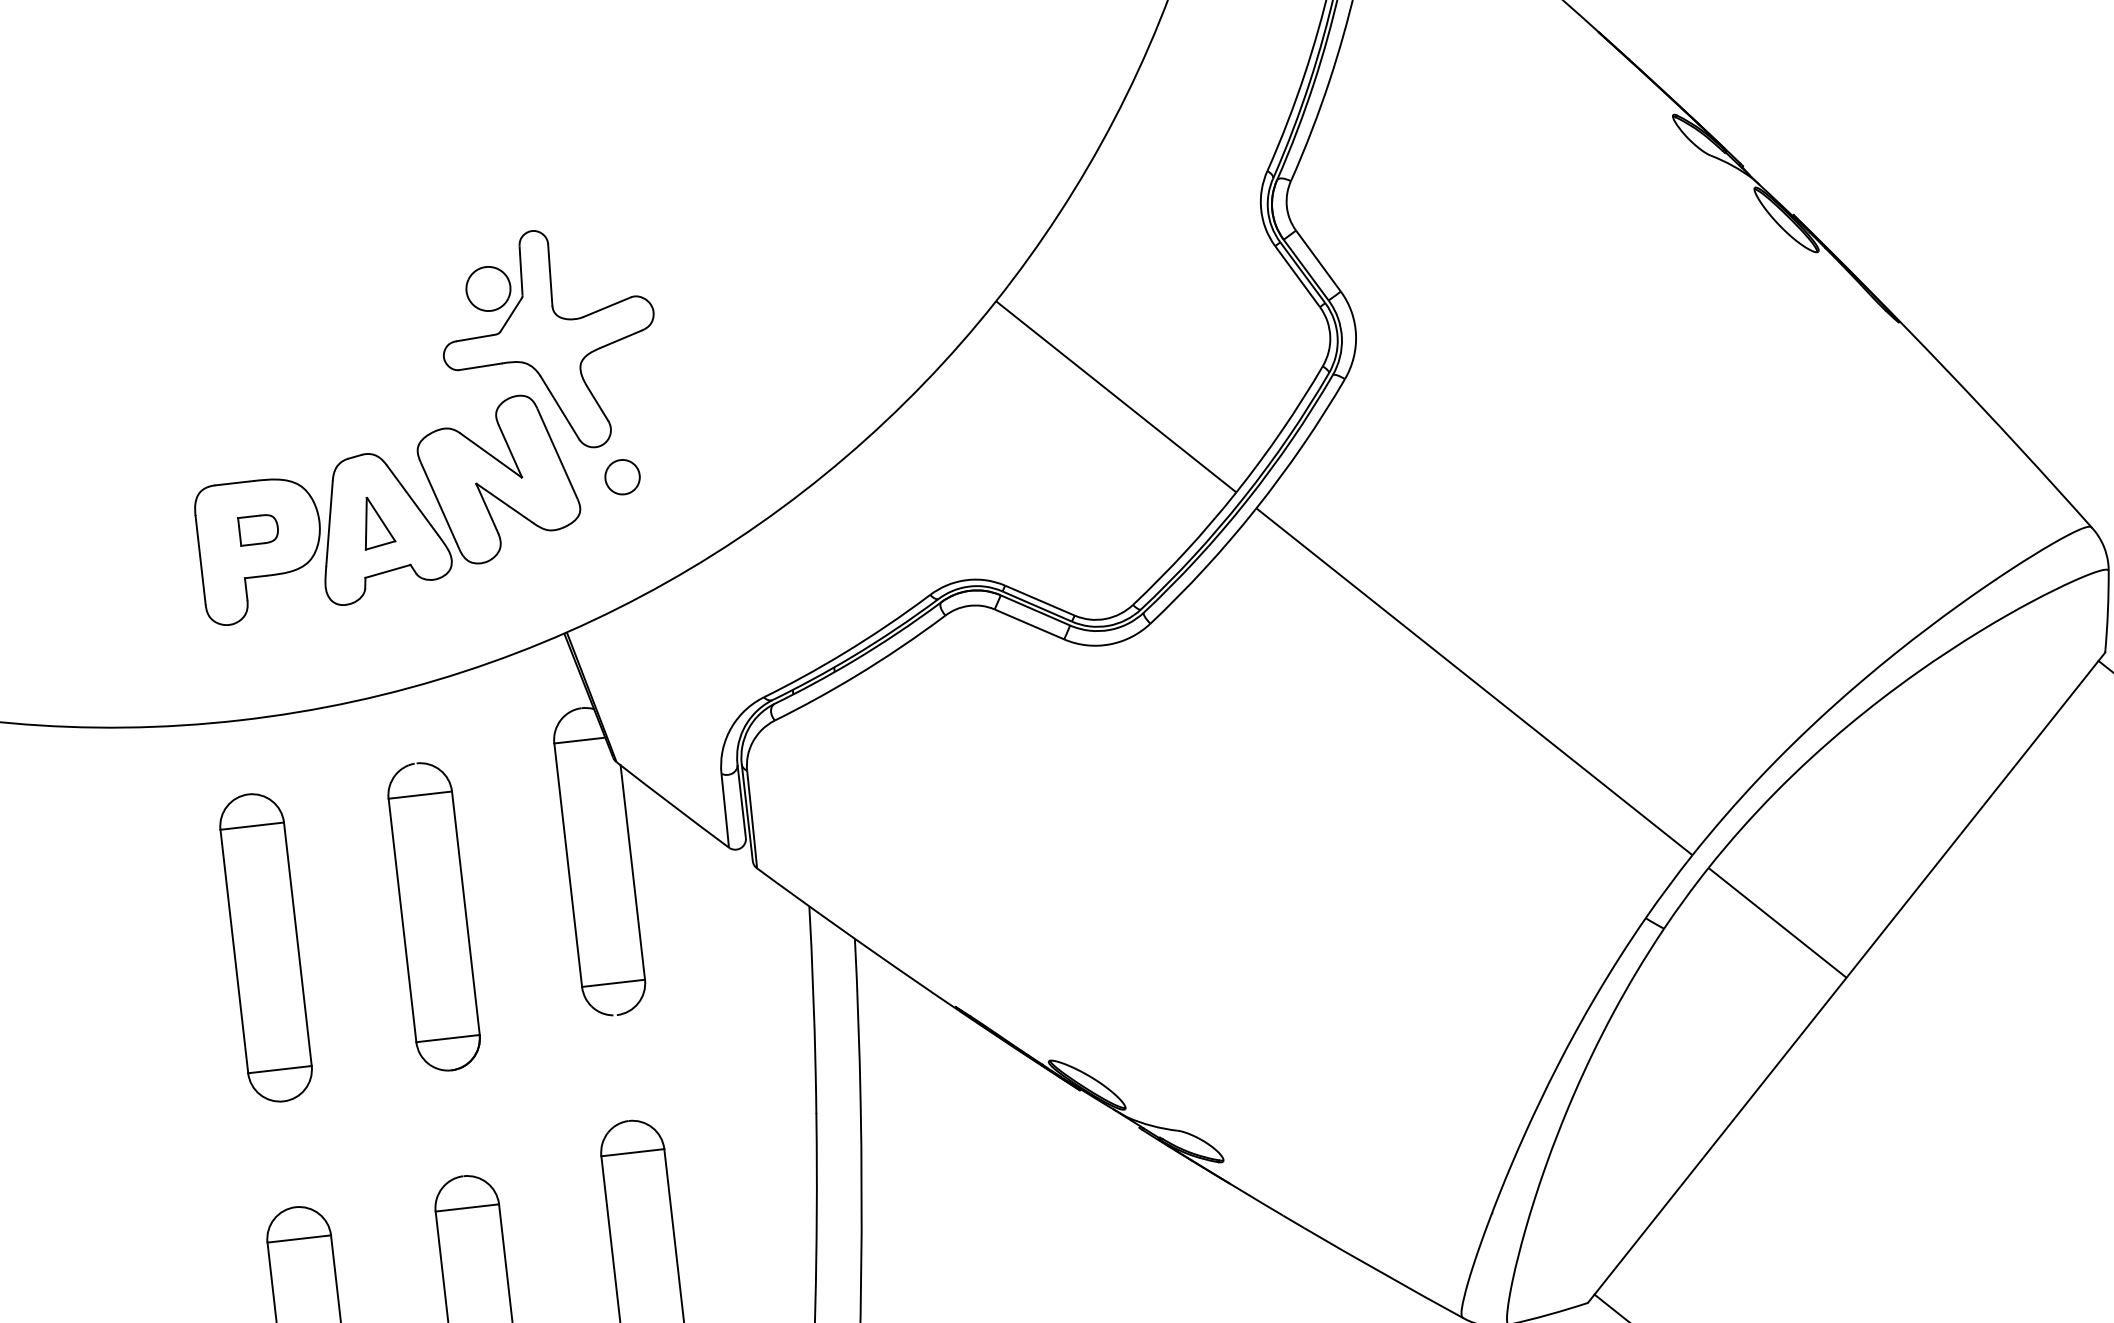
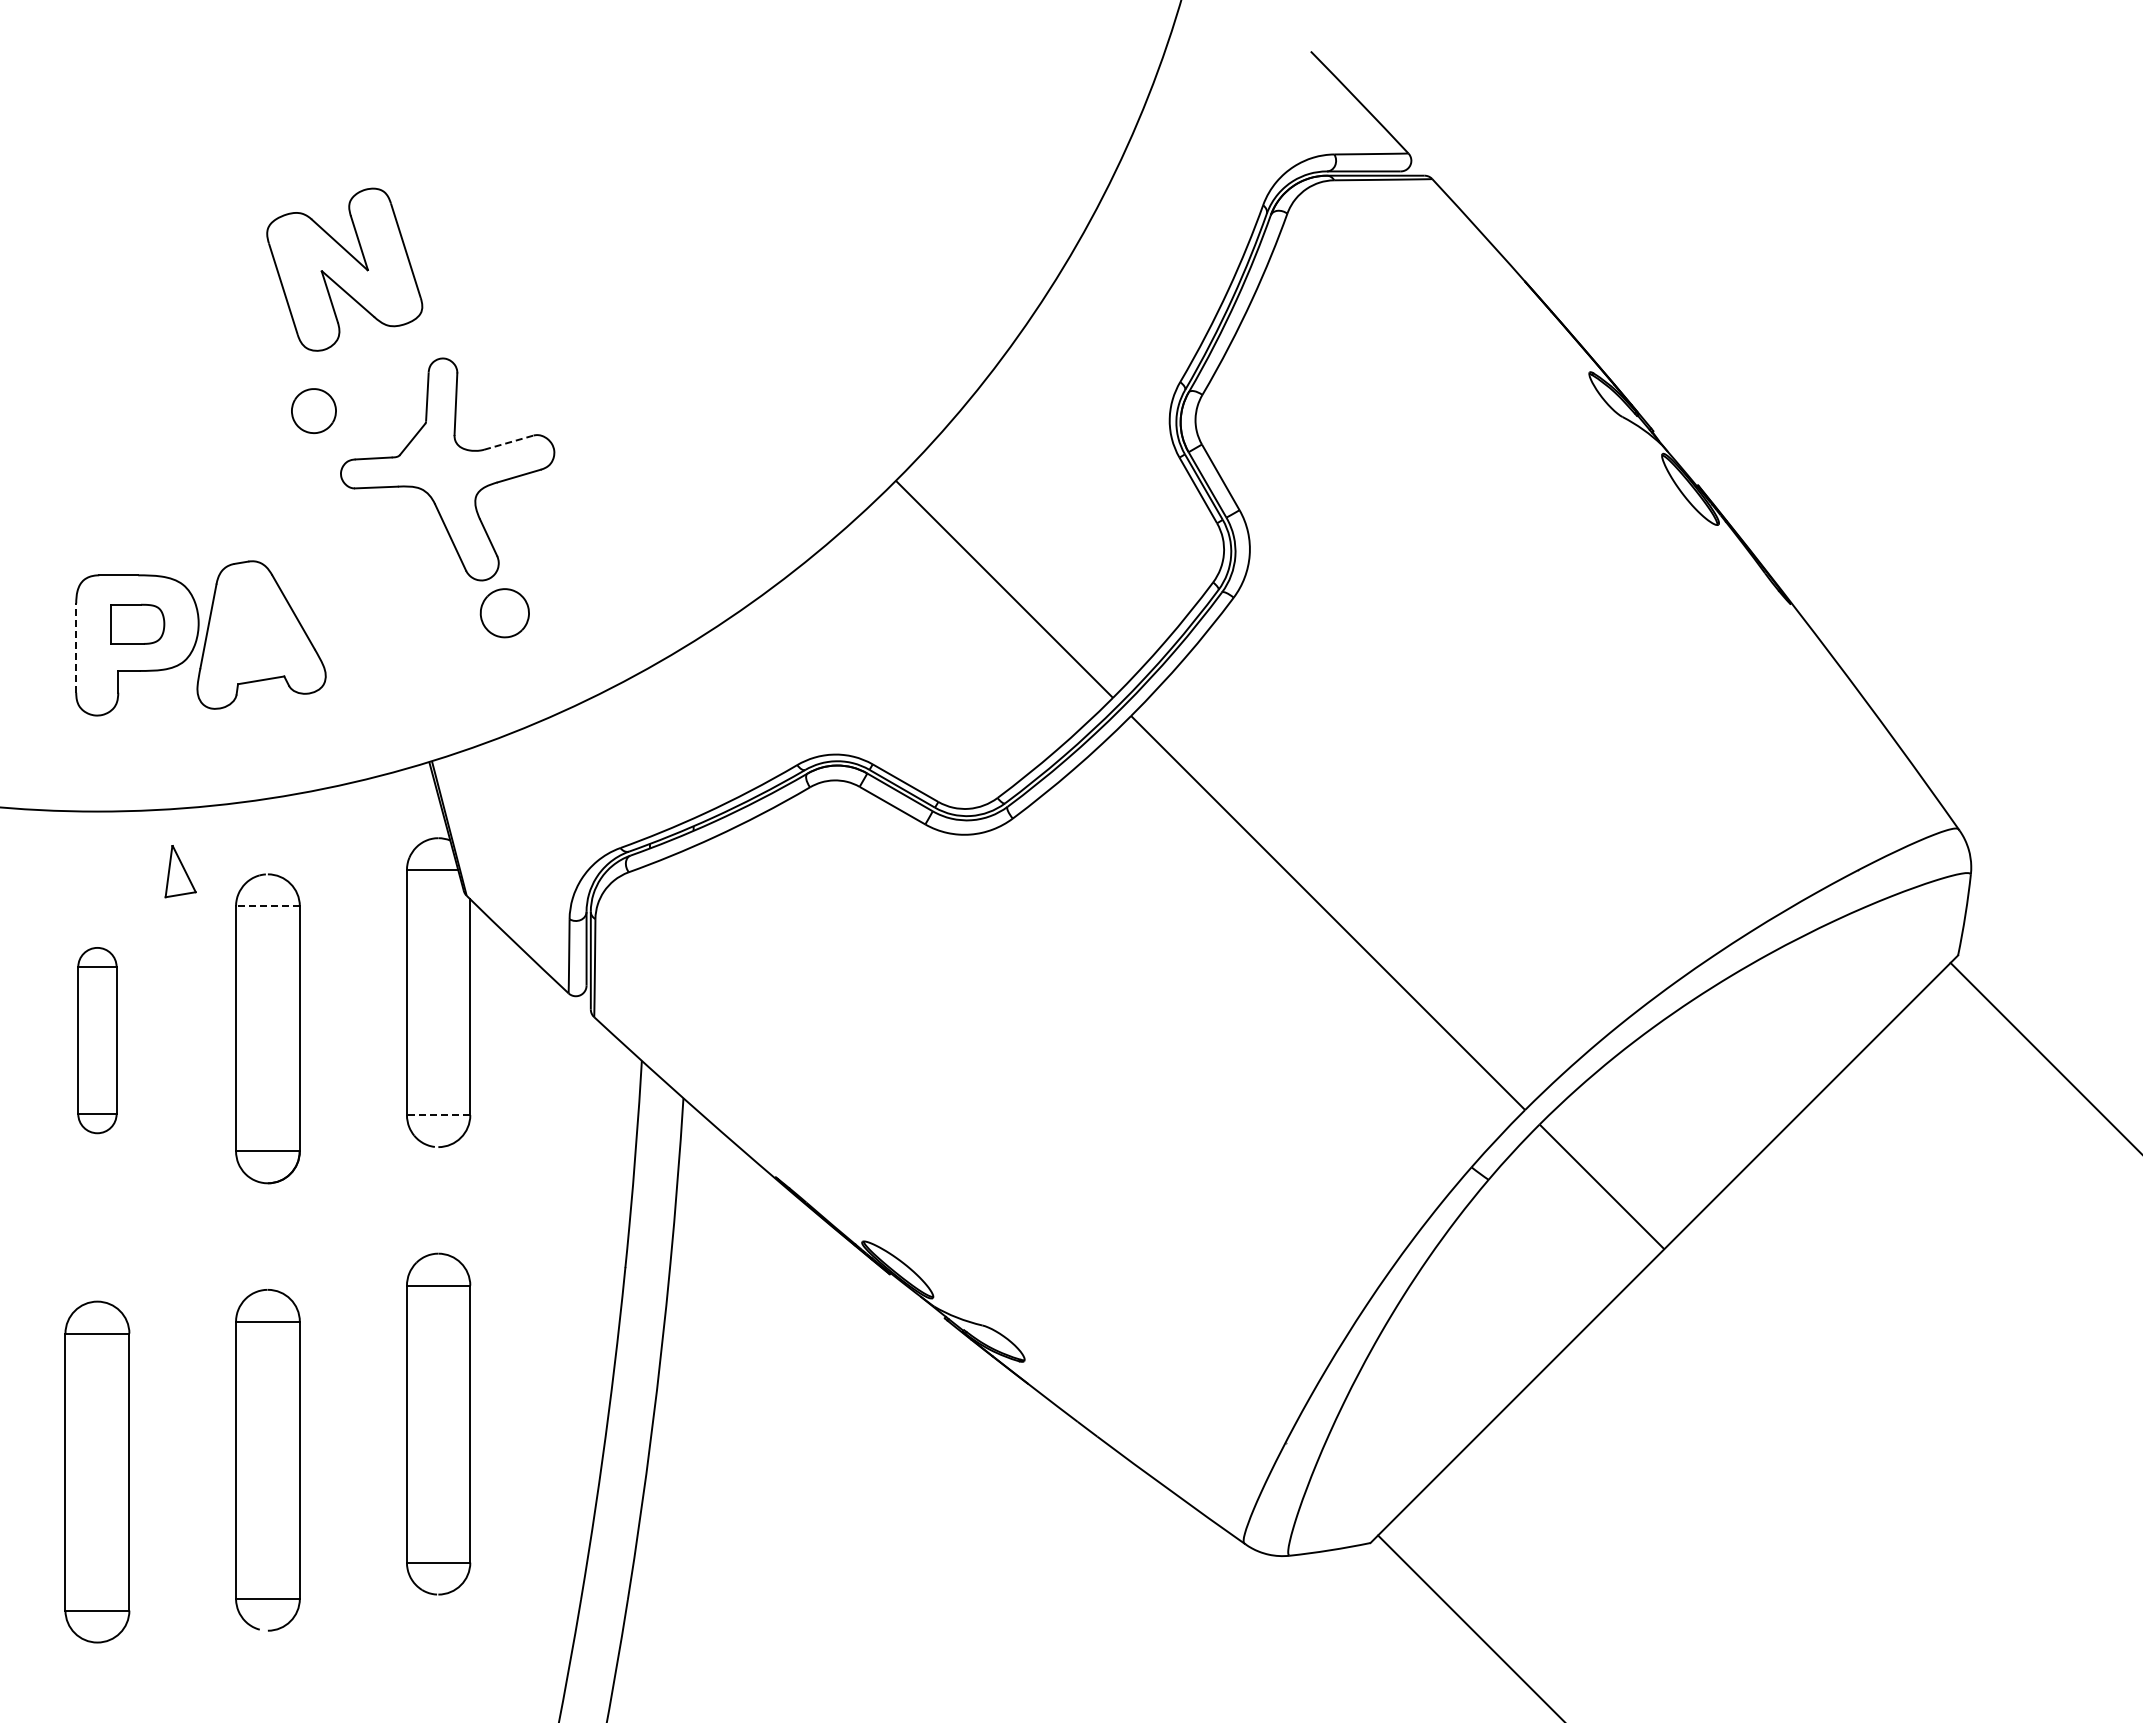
part: (487, 288) -> (313, 410), moved
line: (606, 307) -> (508, 442), solid -> dashed
part: (622, 477) -> (504, 613), size x1.4
part: (498, 479) -> (344, 269), moved
part: (377, 522) -> (180, 871), moved
part: (258, 529) -> (137, 624), size x1.4
line: (200, 560) -> (76, 648), solid -> dashed
line: (419, 795) -> (267, 906), solid -> dashed
part: (266, 947) -> (97, 1040), size x0.6
line: (613, 983) -> (438, 1115), solid -> dashed

